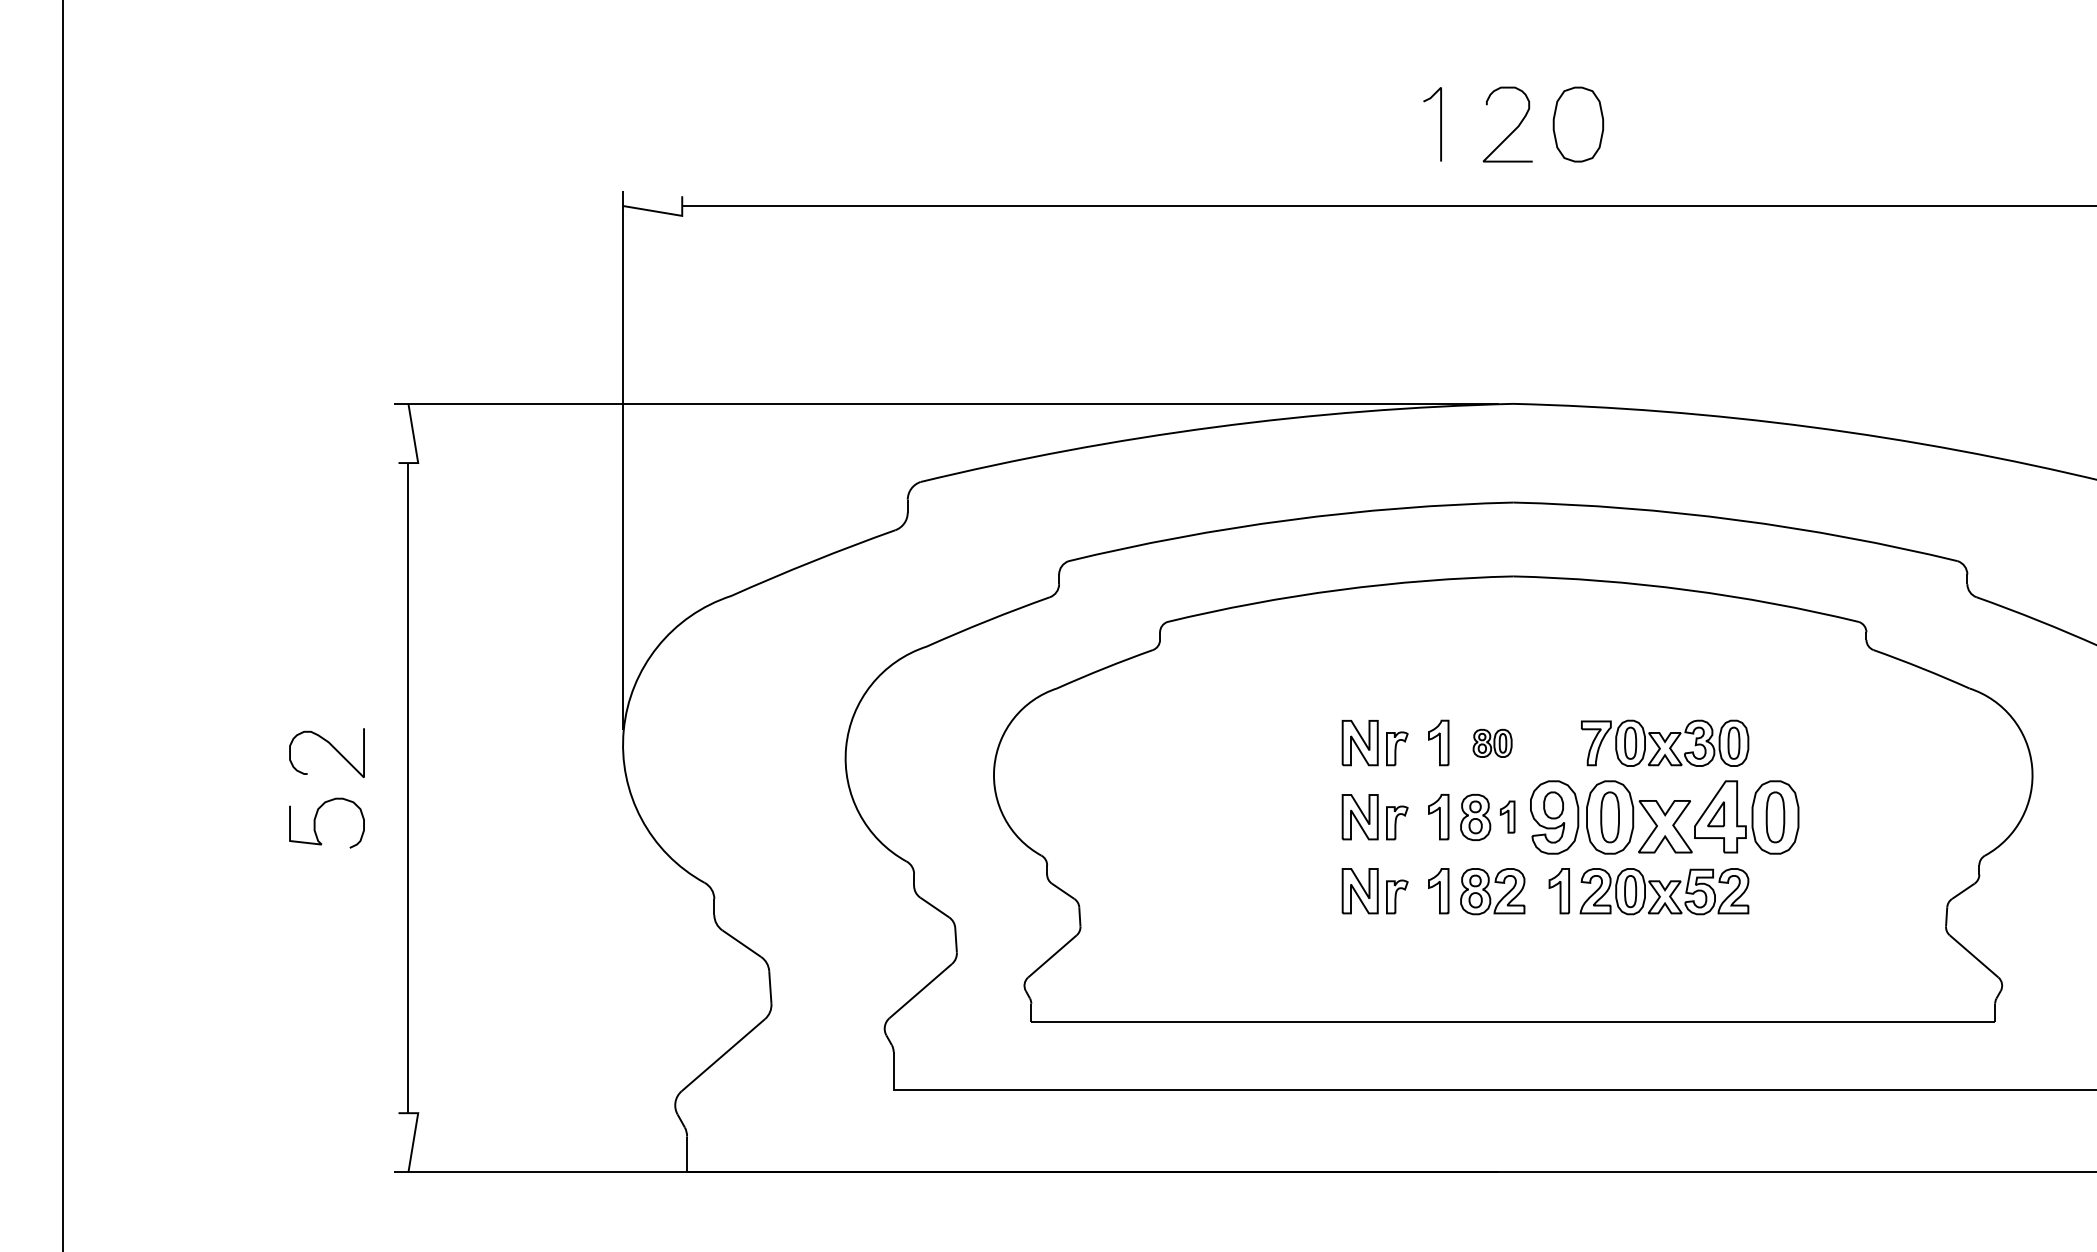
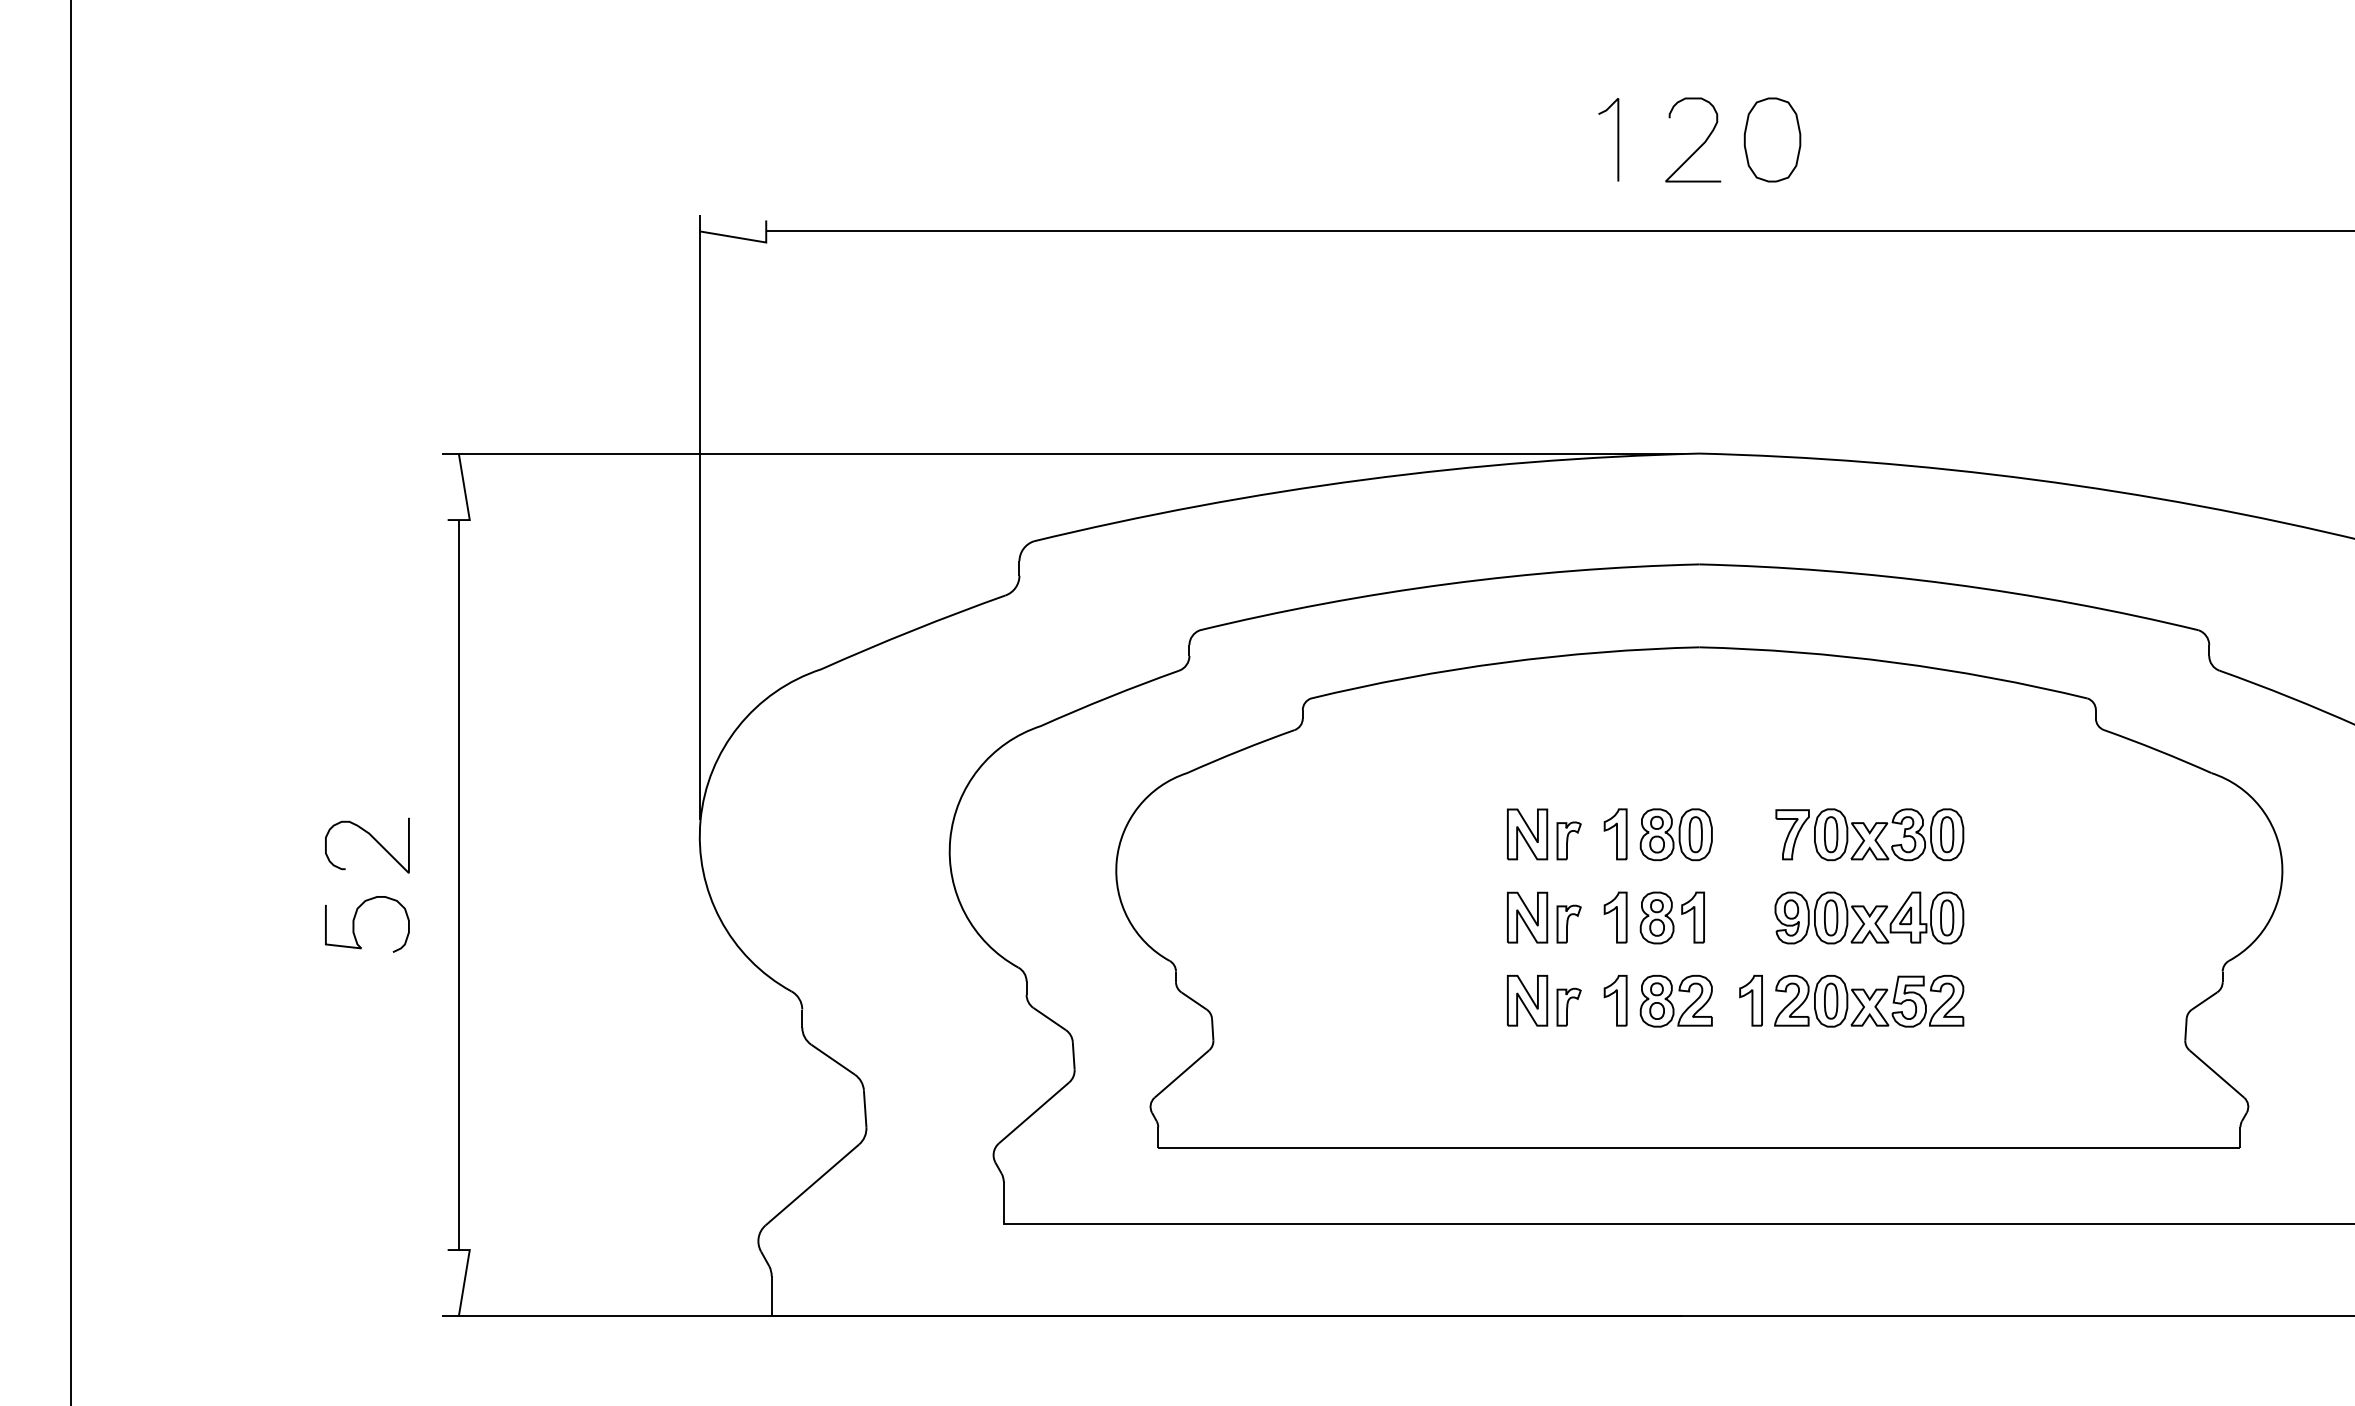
part: (1492, 743) -> (1675, 834), size x1.67
part: (1507, 817) -> (1692, 917), size x1.43
part: (1664, 817) -> (1869, 917), size x0.62

